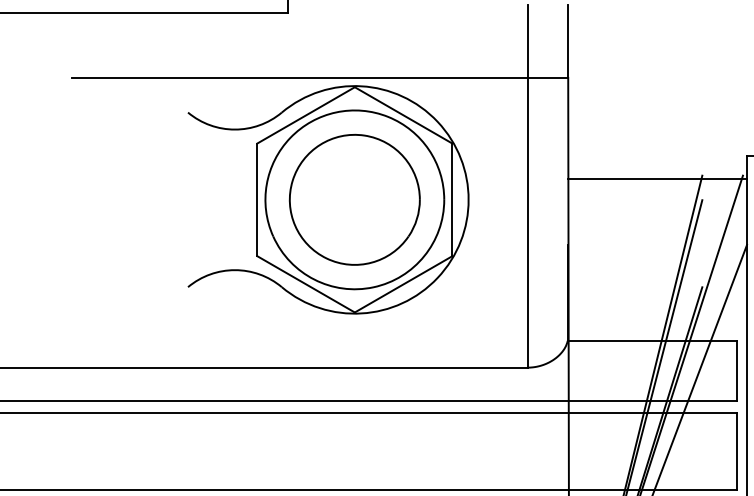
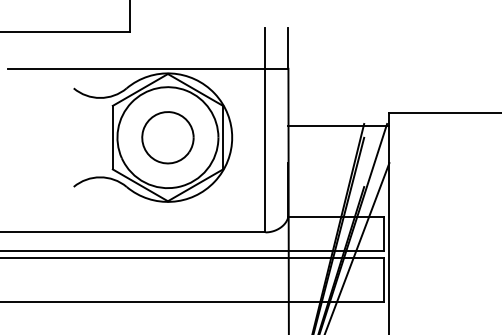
part: (354, 199) -> (167, 137), size x0.7

